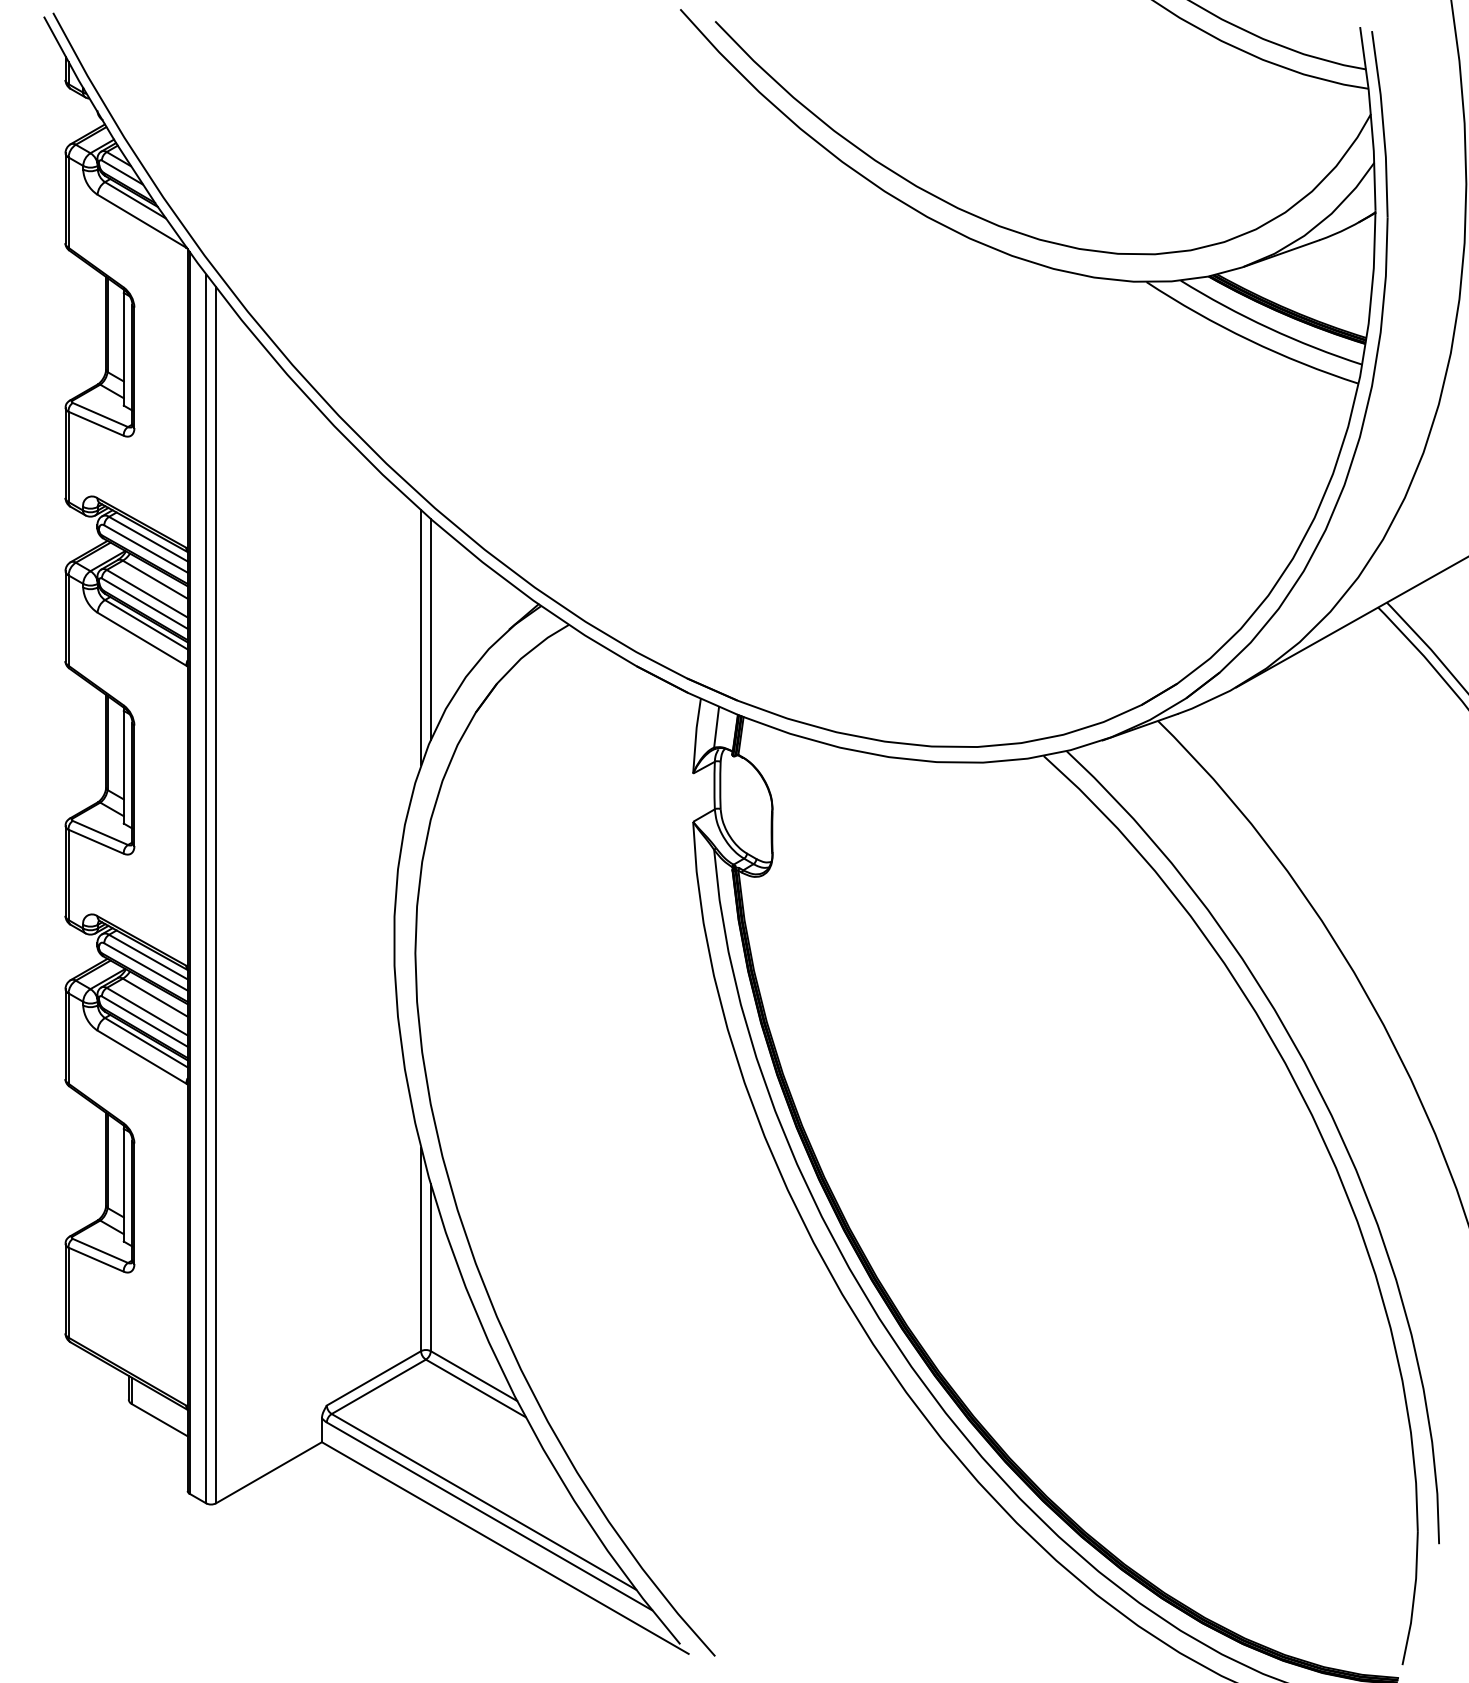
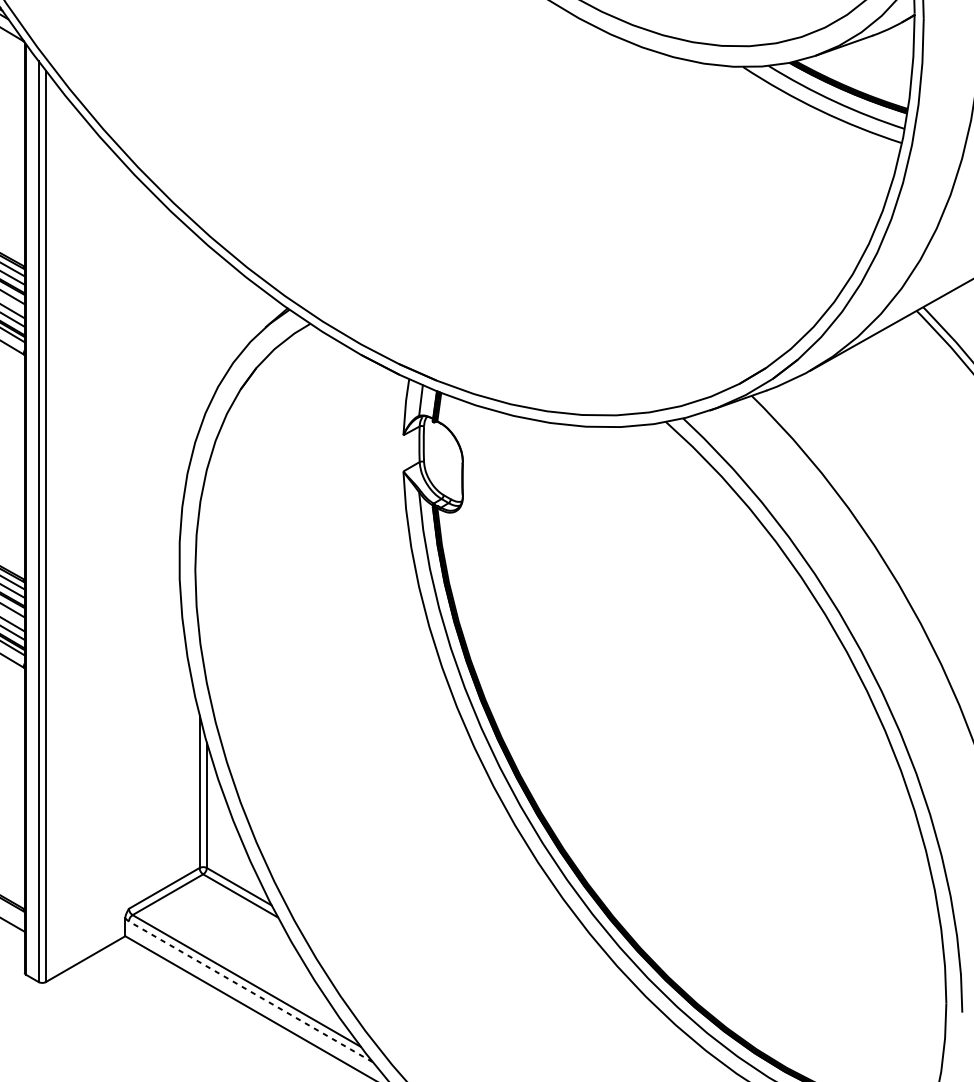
line: (430, 628) -> (206, 326), removed
line: (421, 637) -> (199, 333), removed
line: (489, 1516) -> (250, 991), solid -> dashed

